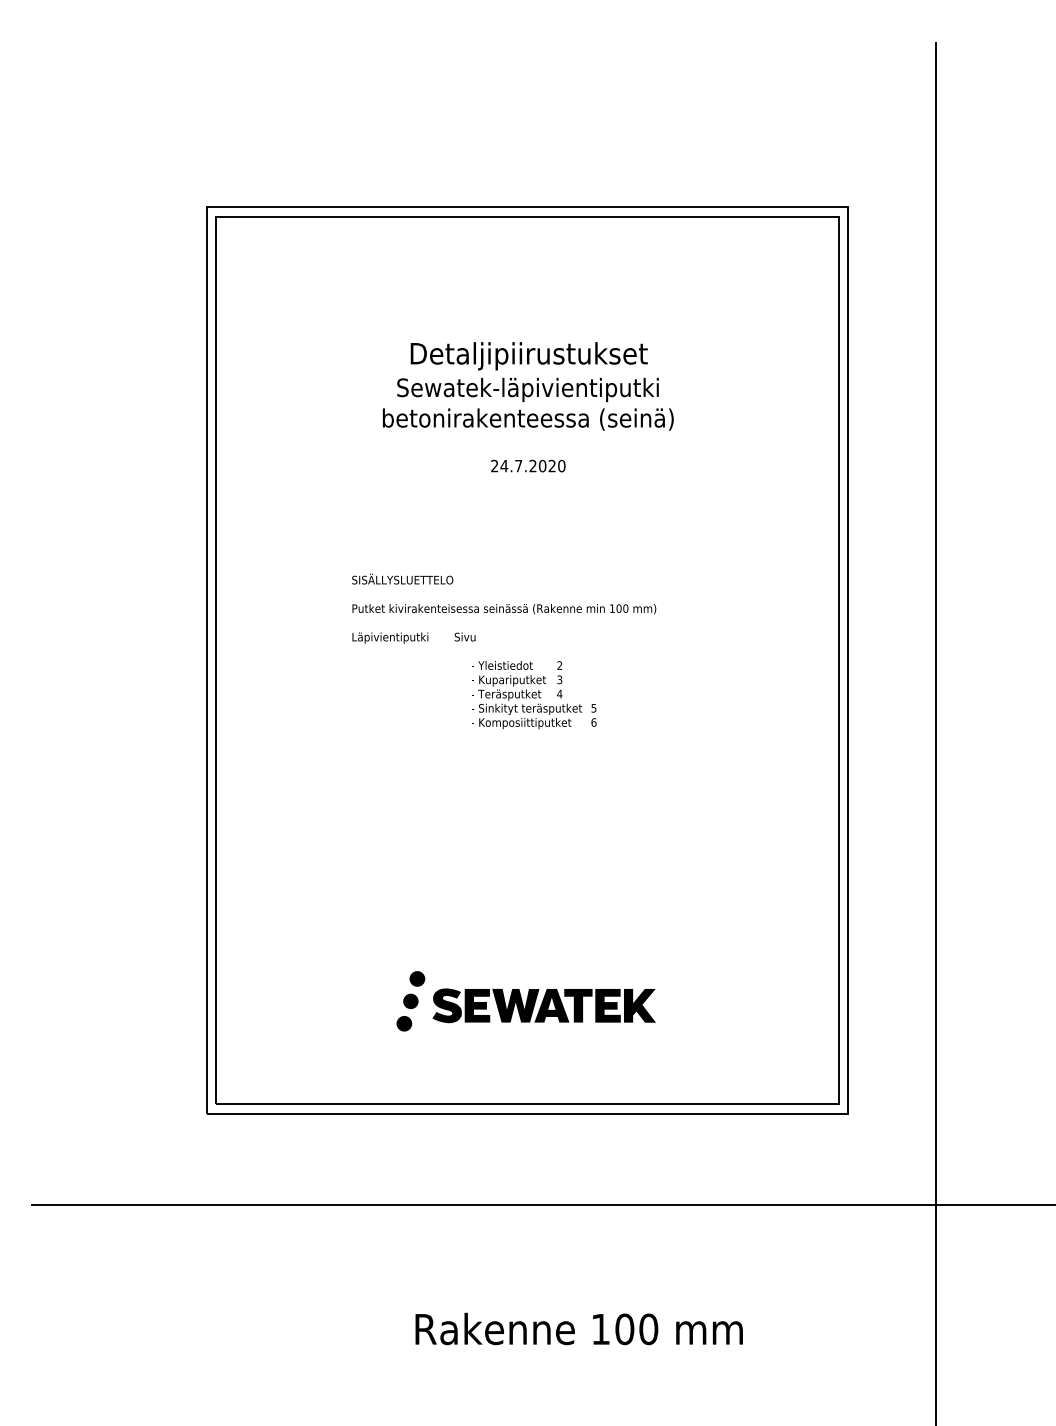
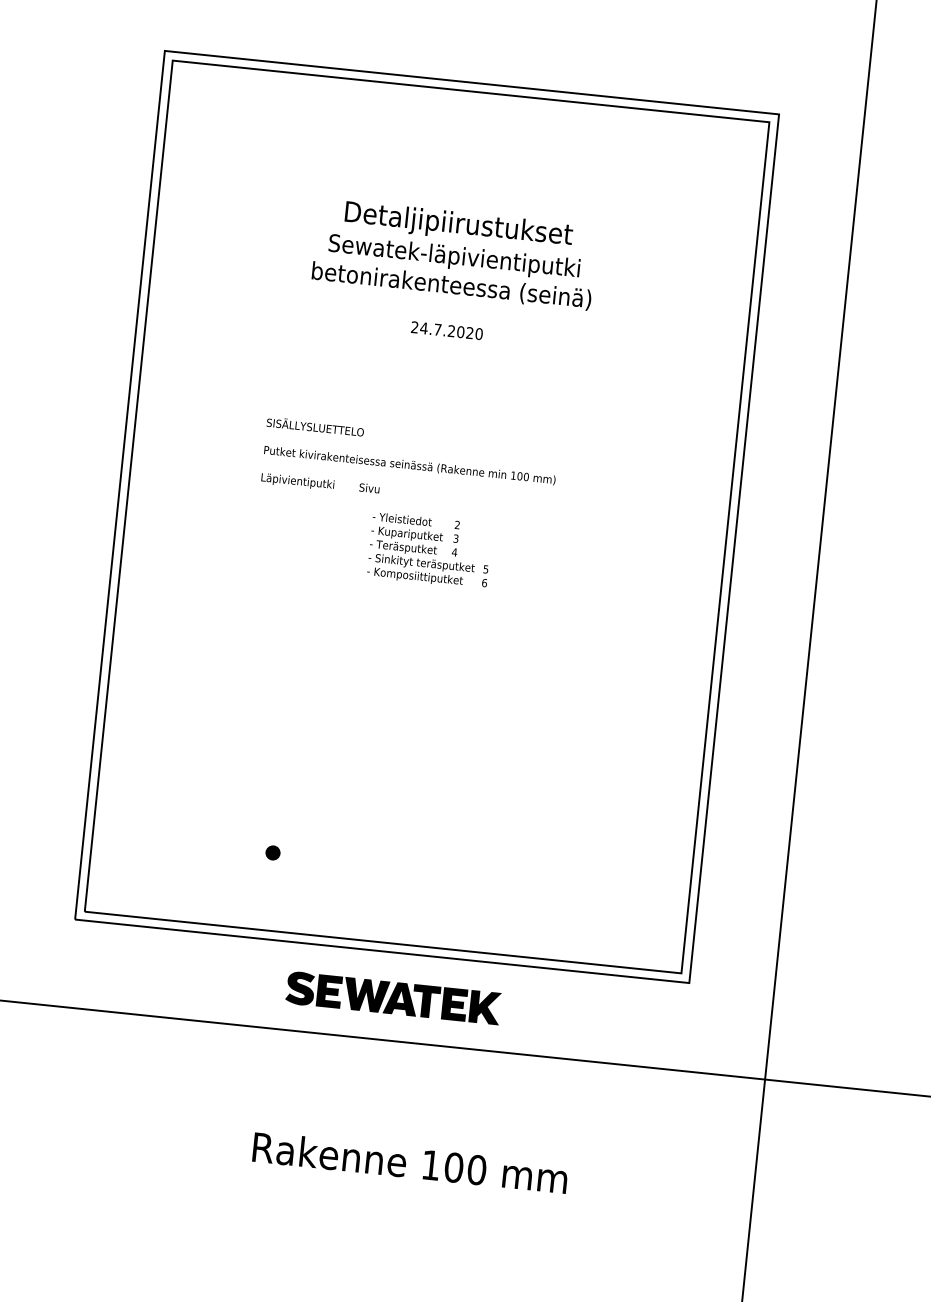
fill: (417, 978) -> (290, 810), removed
fill: (410, 1001) -> (281, 832), removed
part: (543, 1005) -> (392, 997), moved

